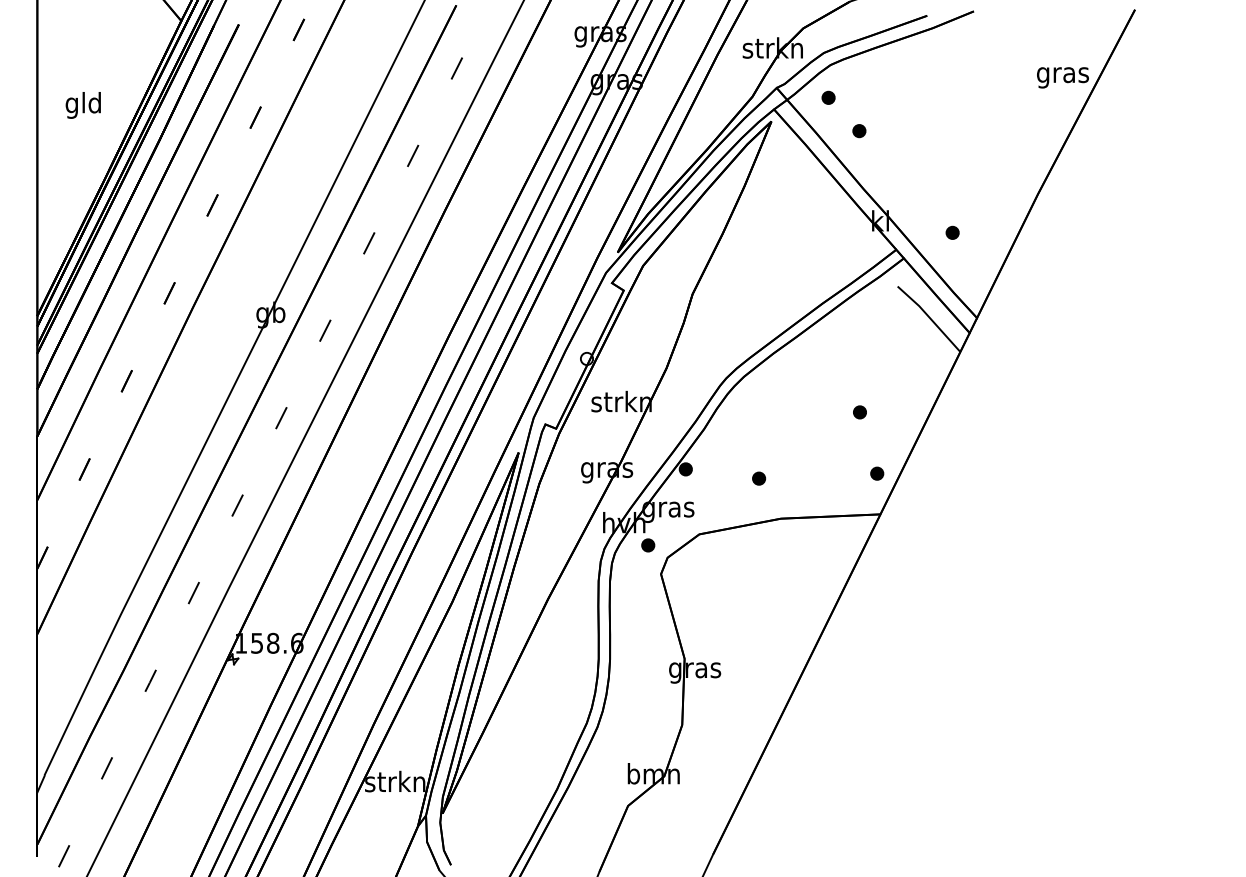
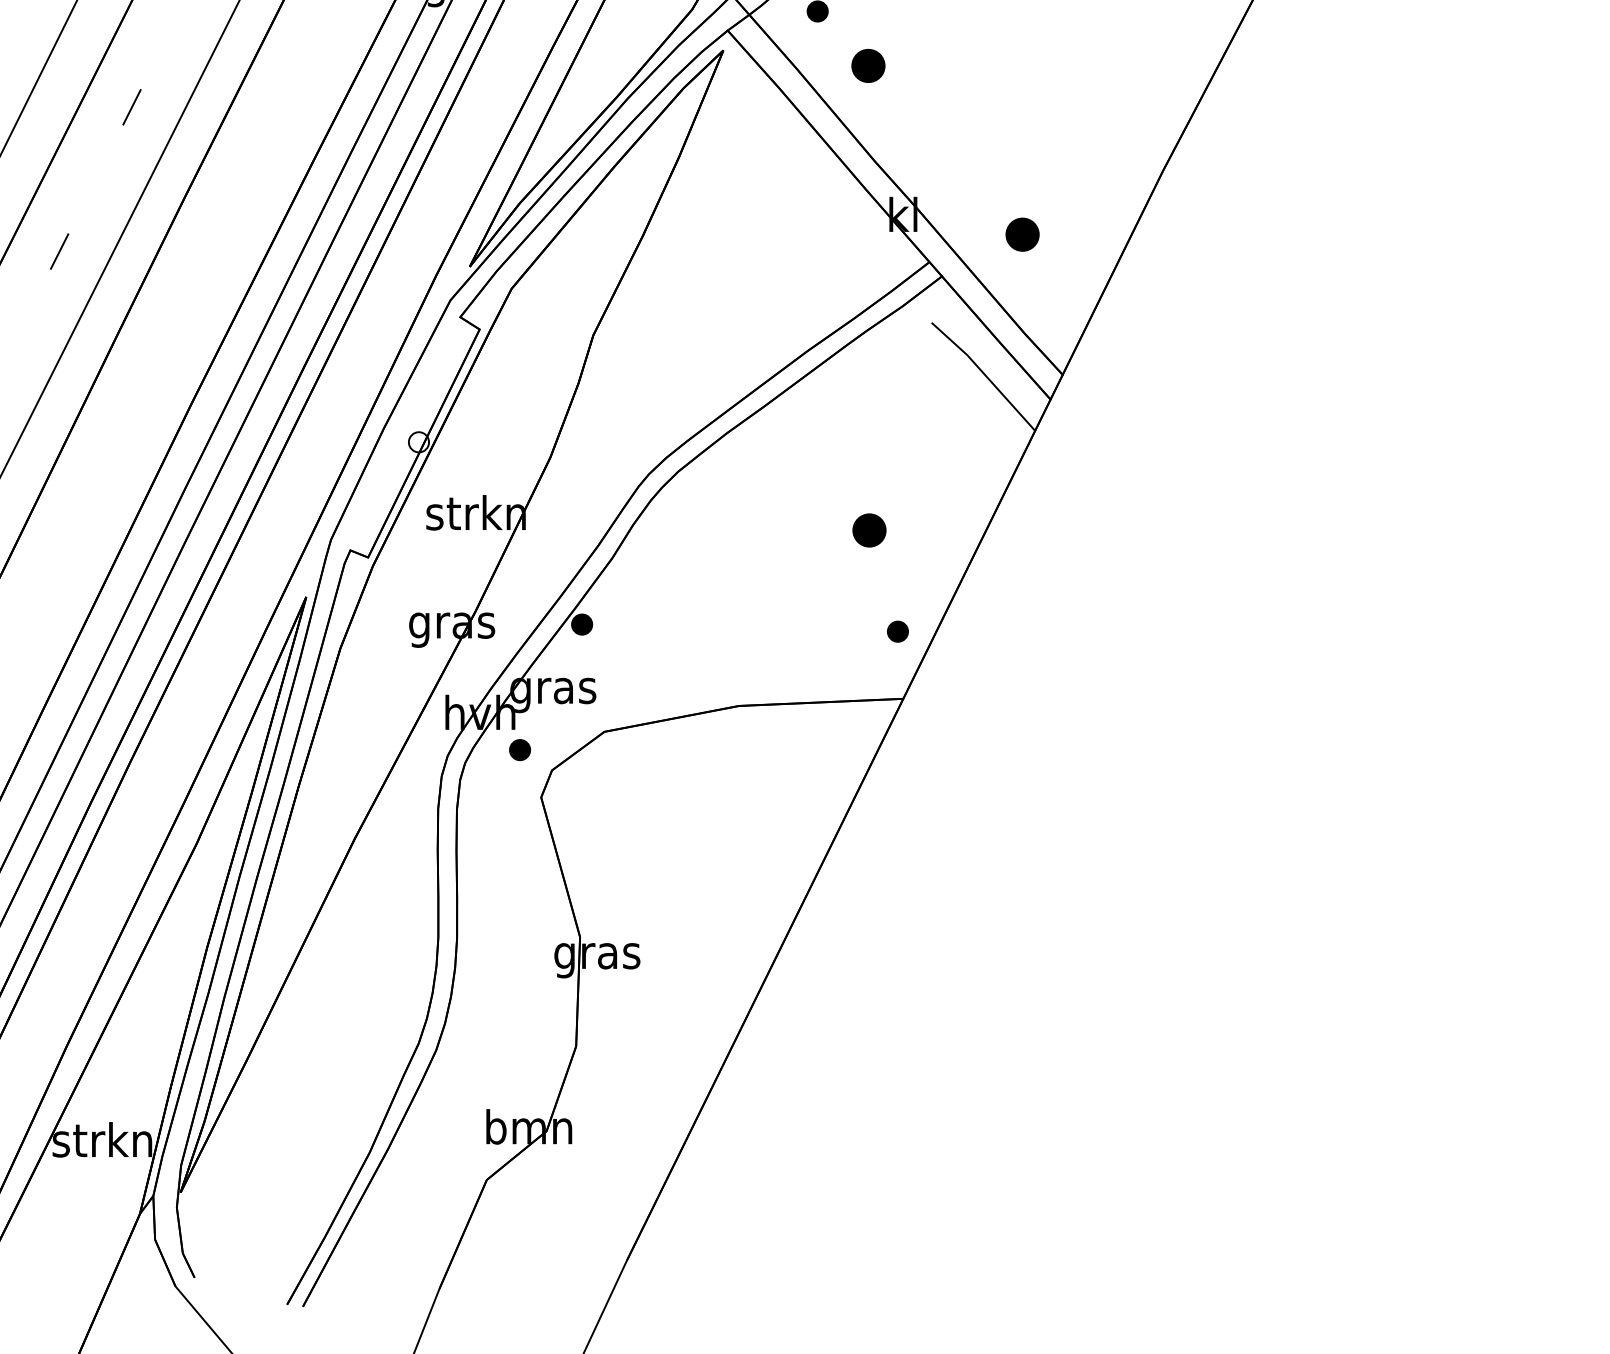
part: (859, 131) -> (868, 66), size x1.6
part: (952, 232) -> (1022, 233), size x1.6
part: (859, 412) -> (868, 530), size x1.6
part: (759, 478) -> (703, 639), removed

